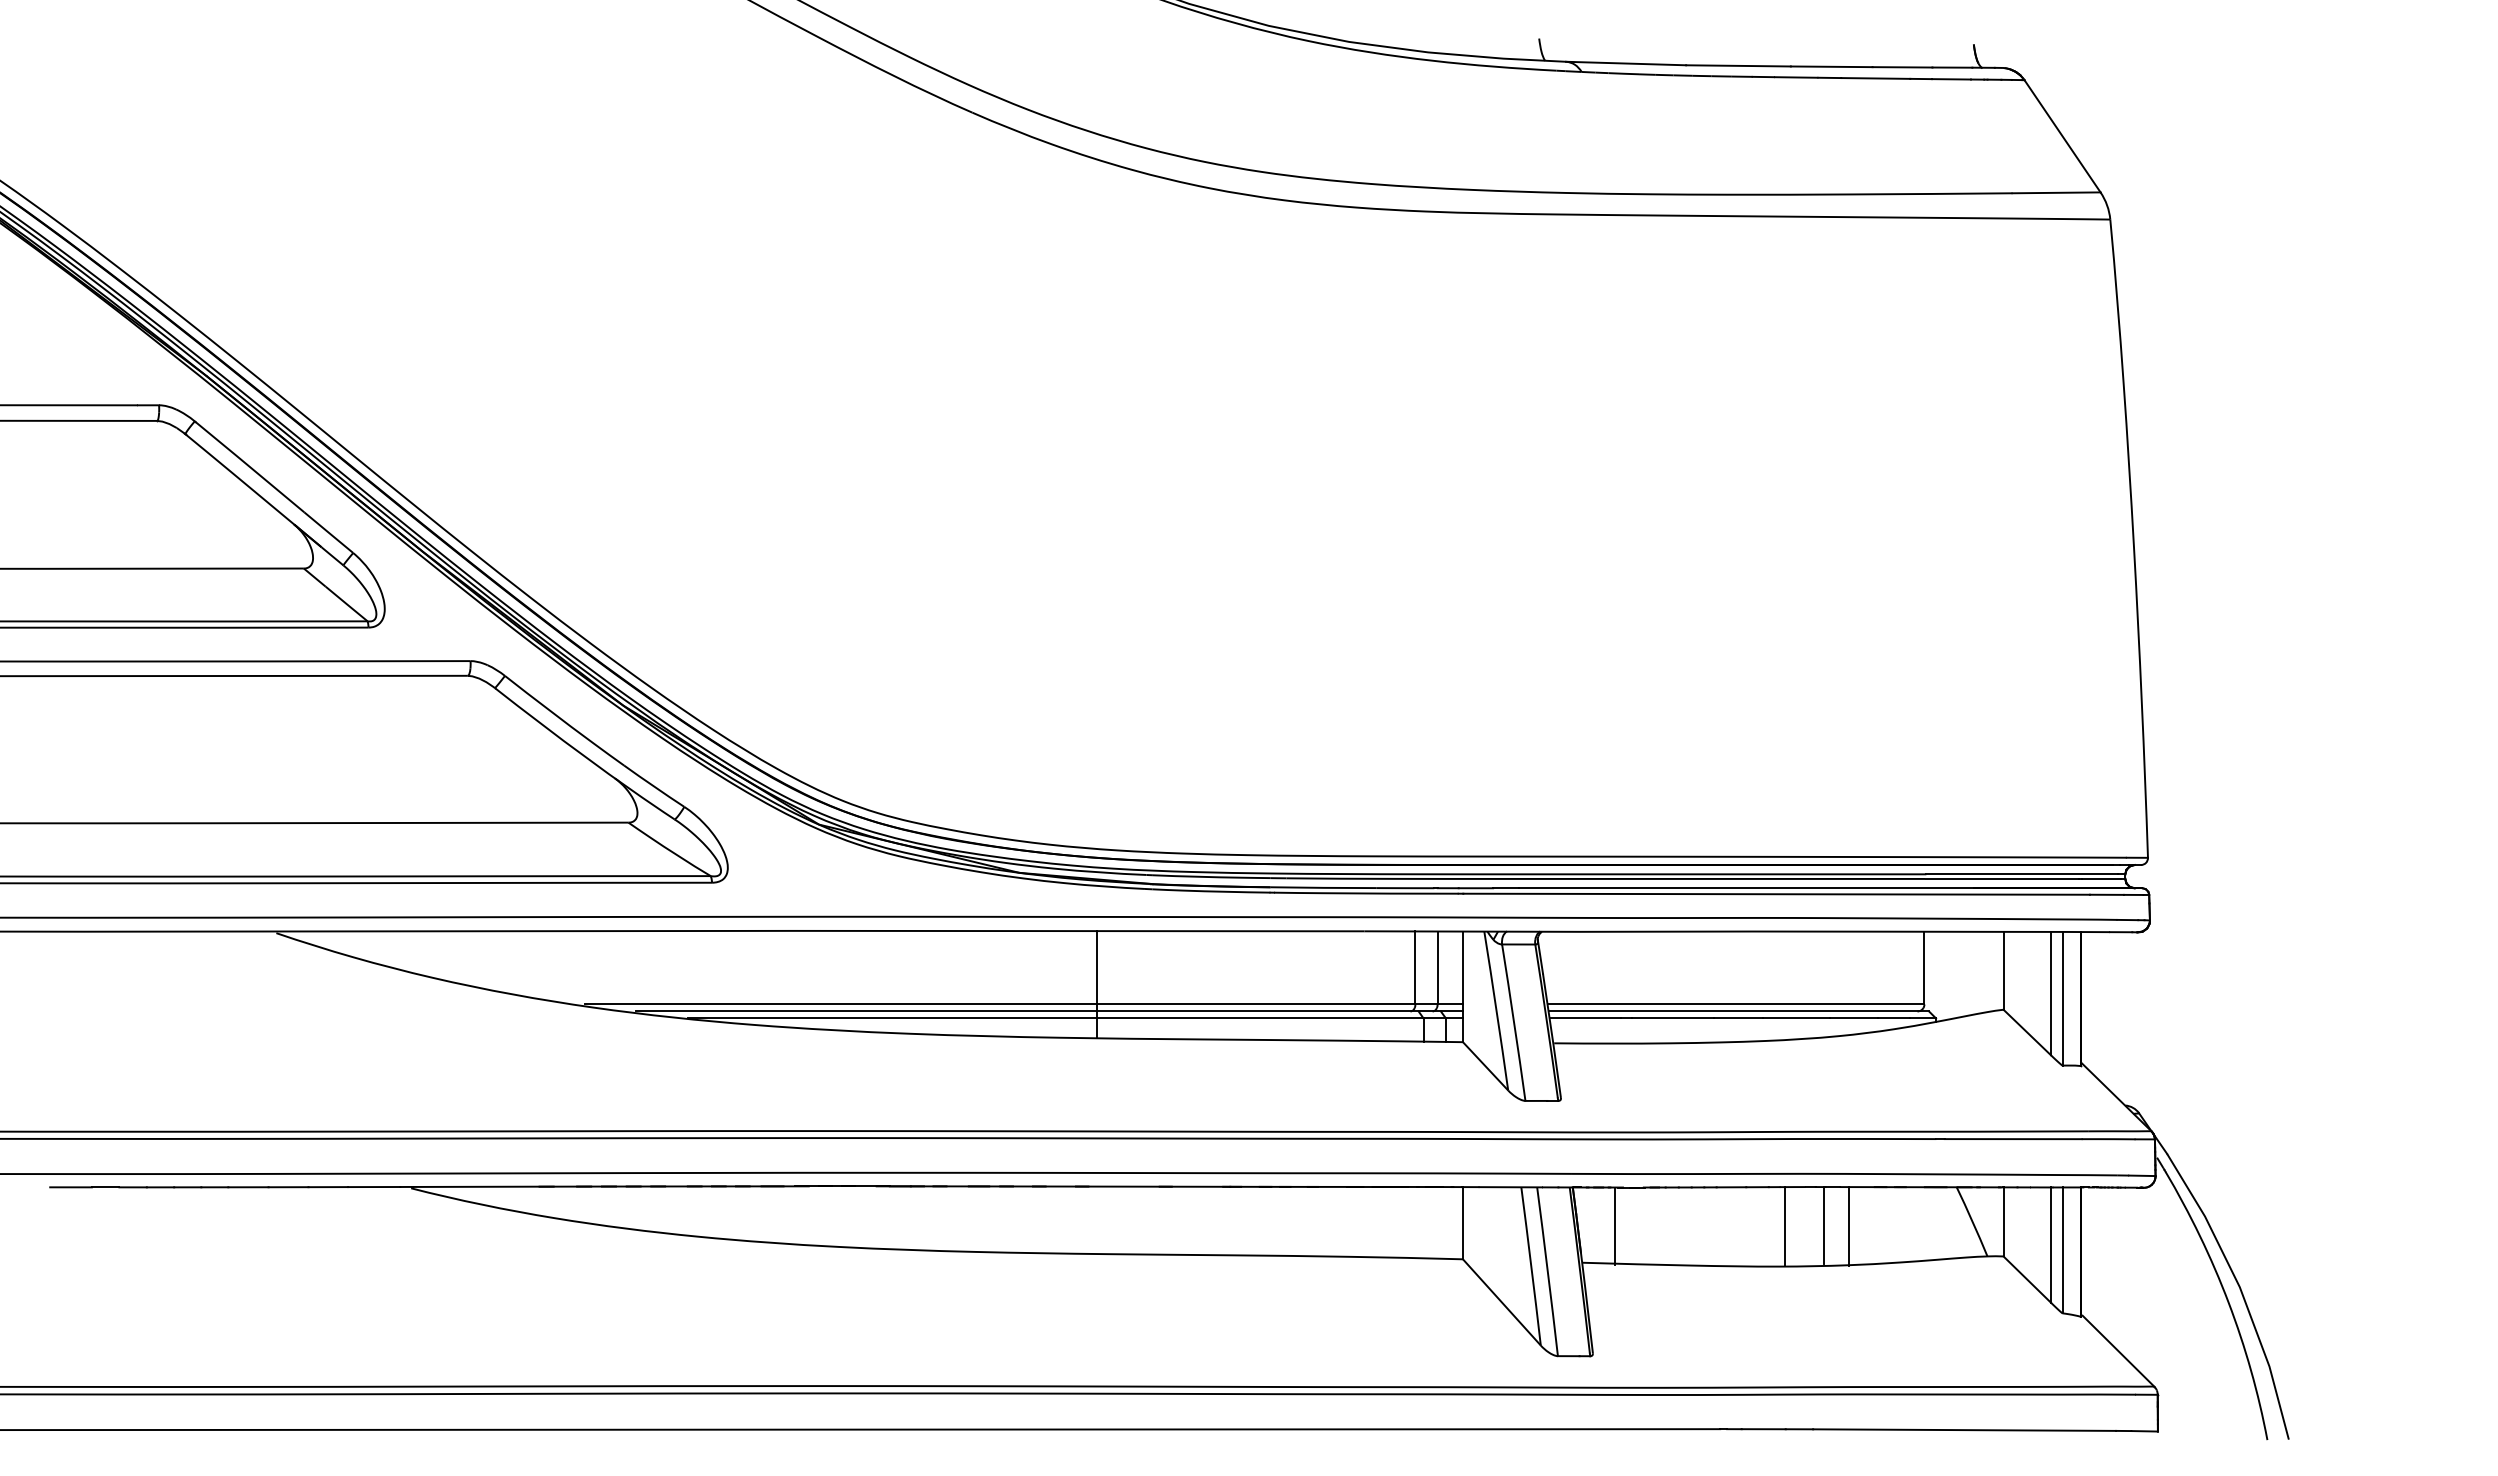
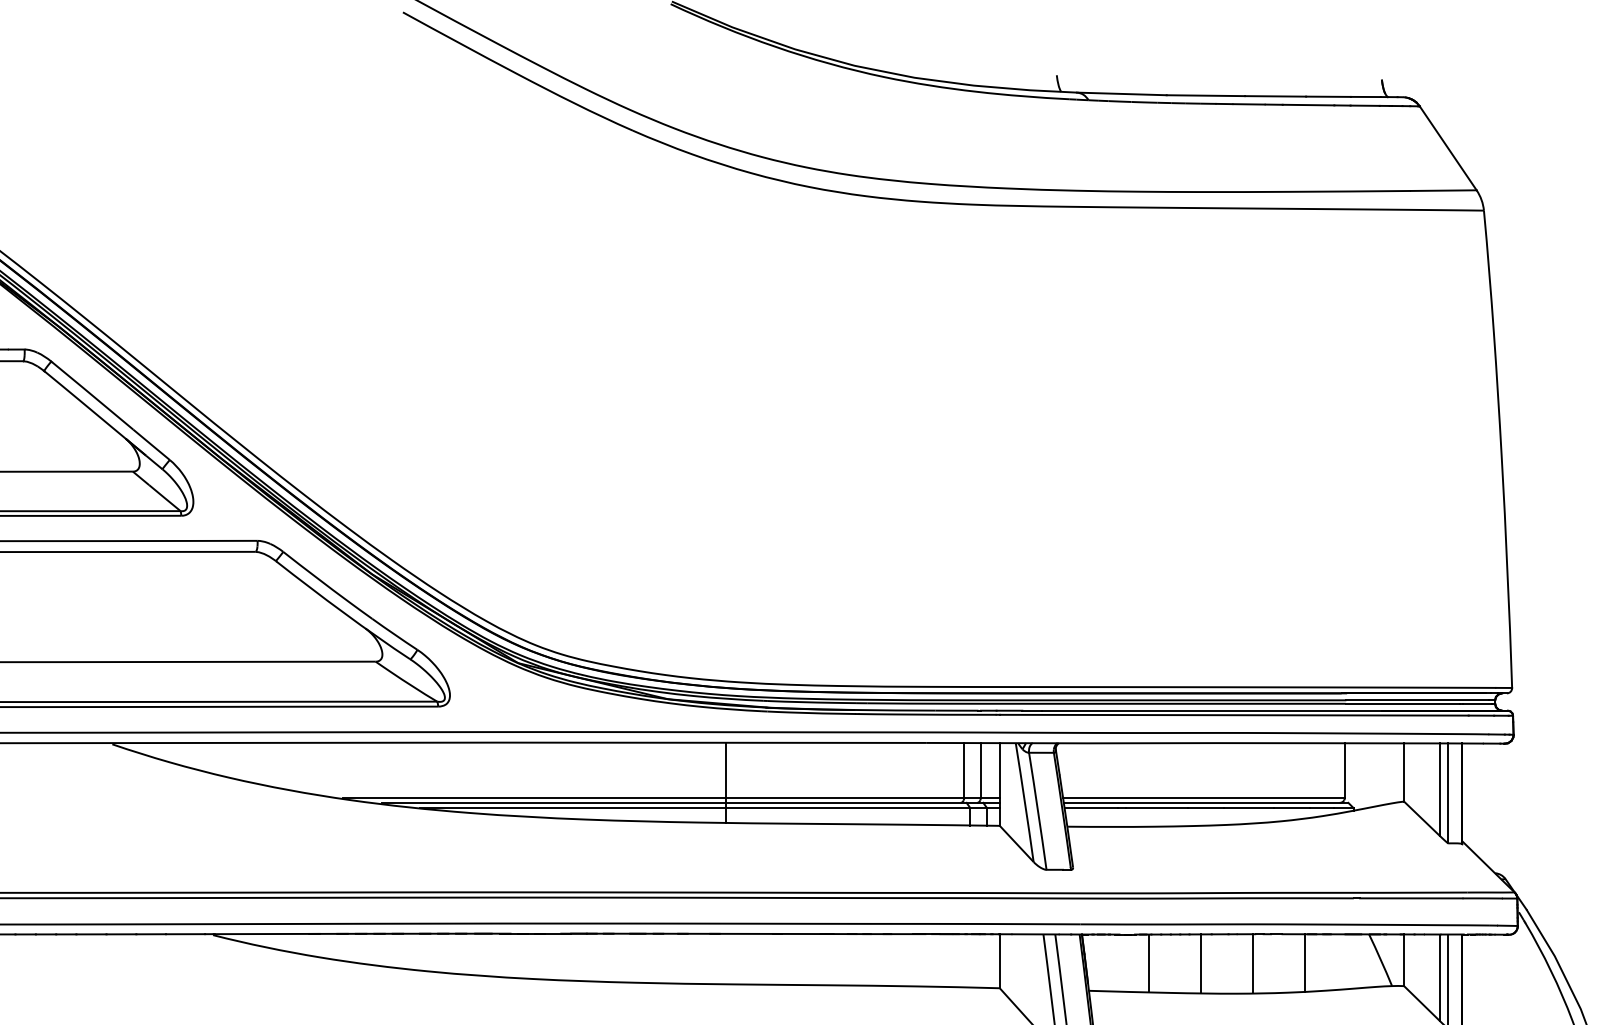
line: (1614, 1225) -> (1148, 962), moved
line: (1823, 1225) -> (1304, 962), moved
line: (1785, 1226) -> (1200, 963), moved
line: (1849, 1226) -> (1252, 963), moved

